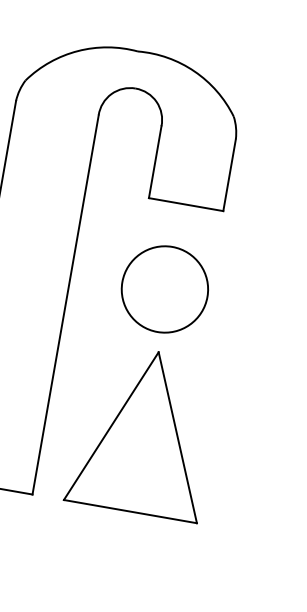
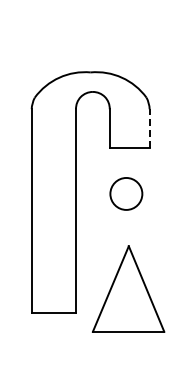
line: (229, 175) -> (149, 128), solid -> dashed
circle: (165, 288) -> (126, 193), size x0.7
part: (144, 430) -> (128, 288), moved

